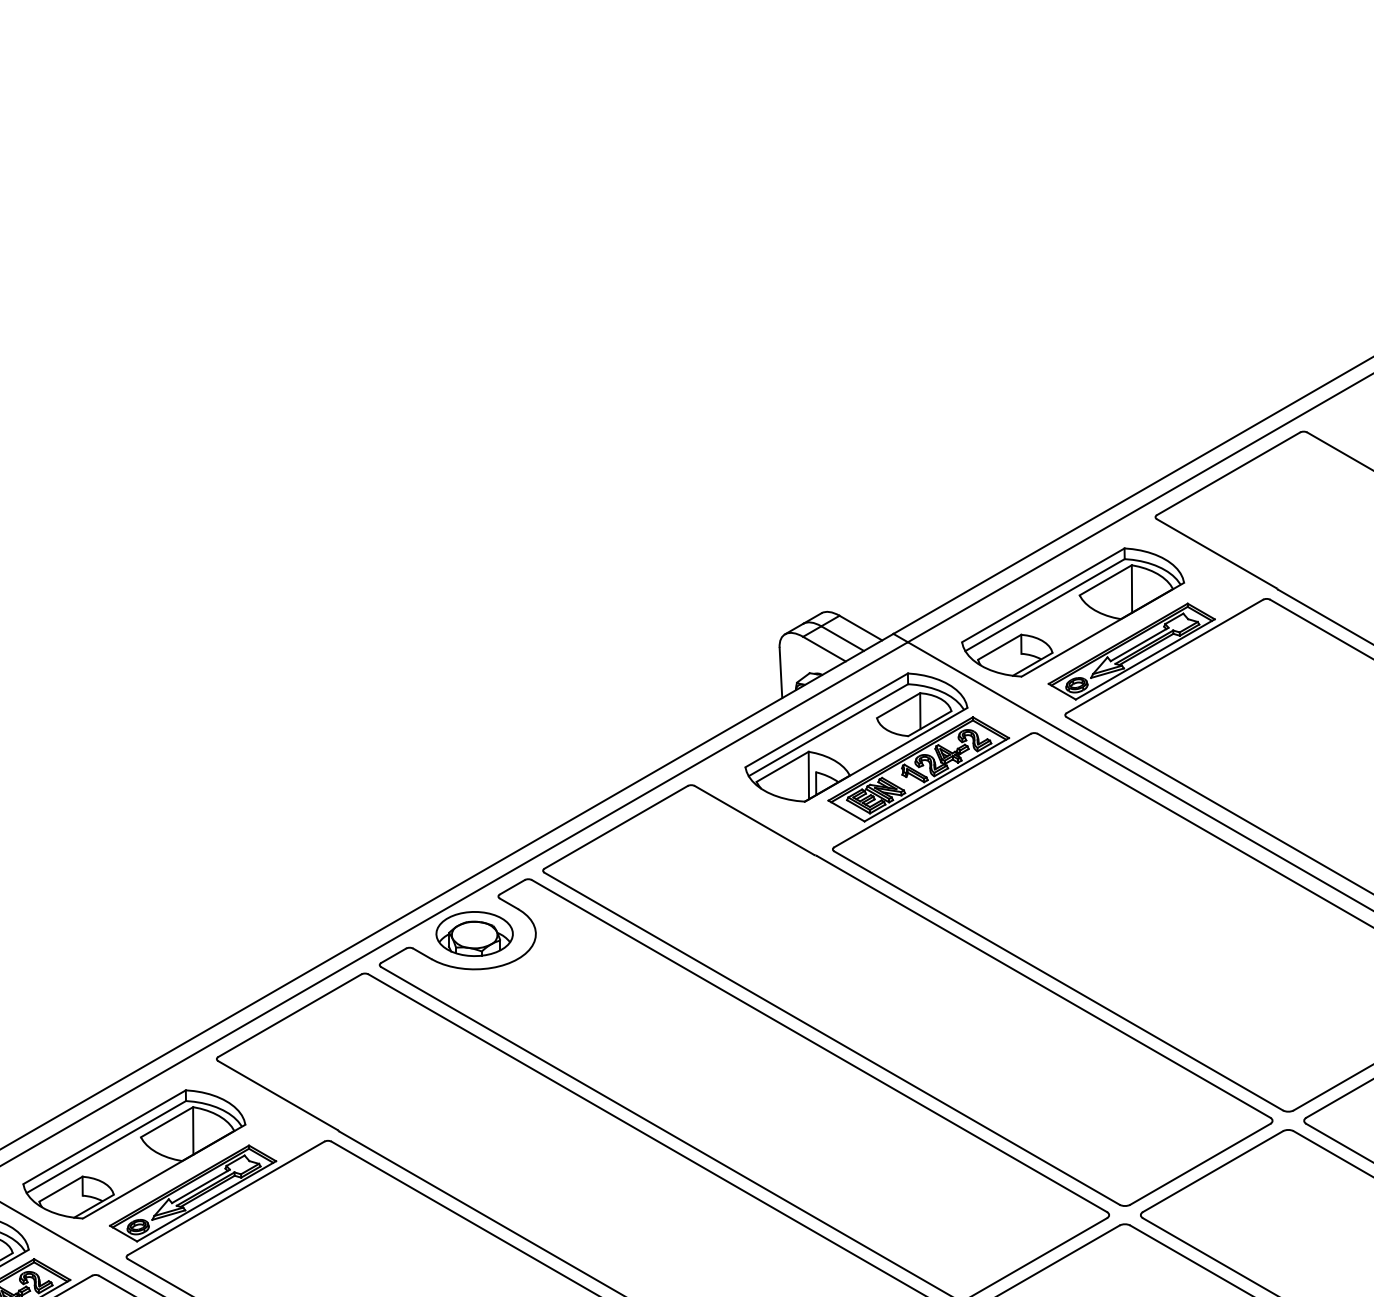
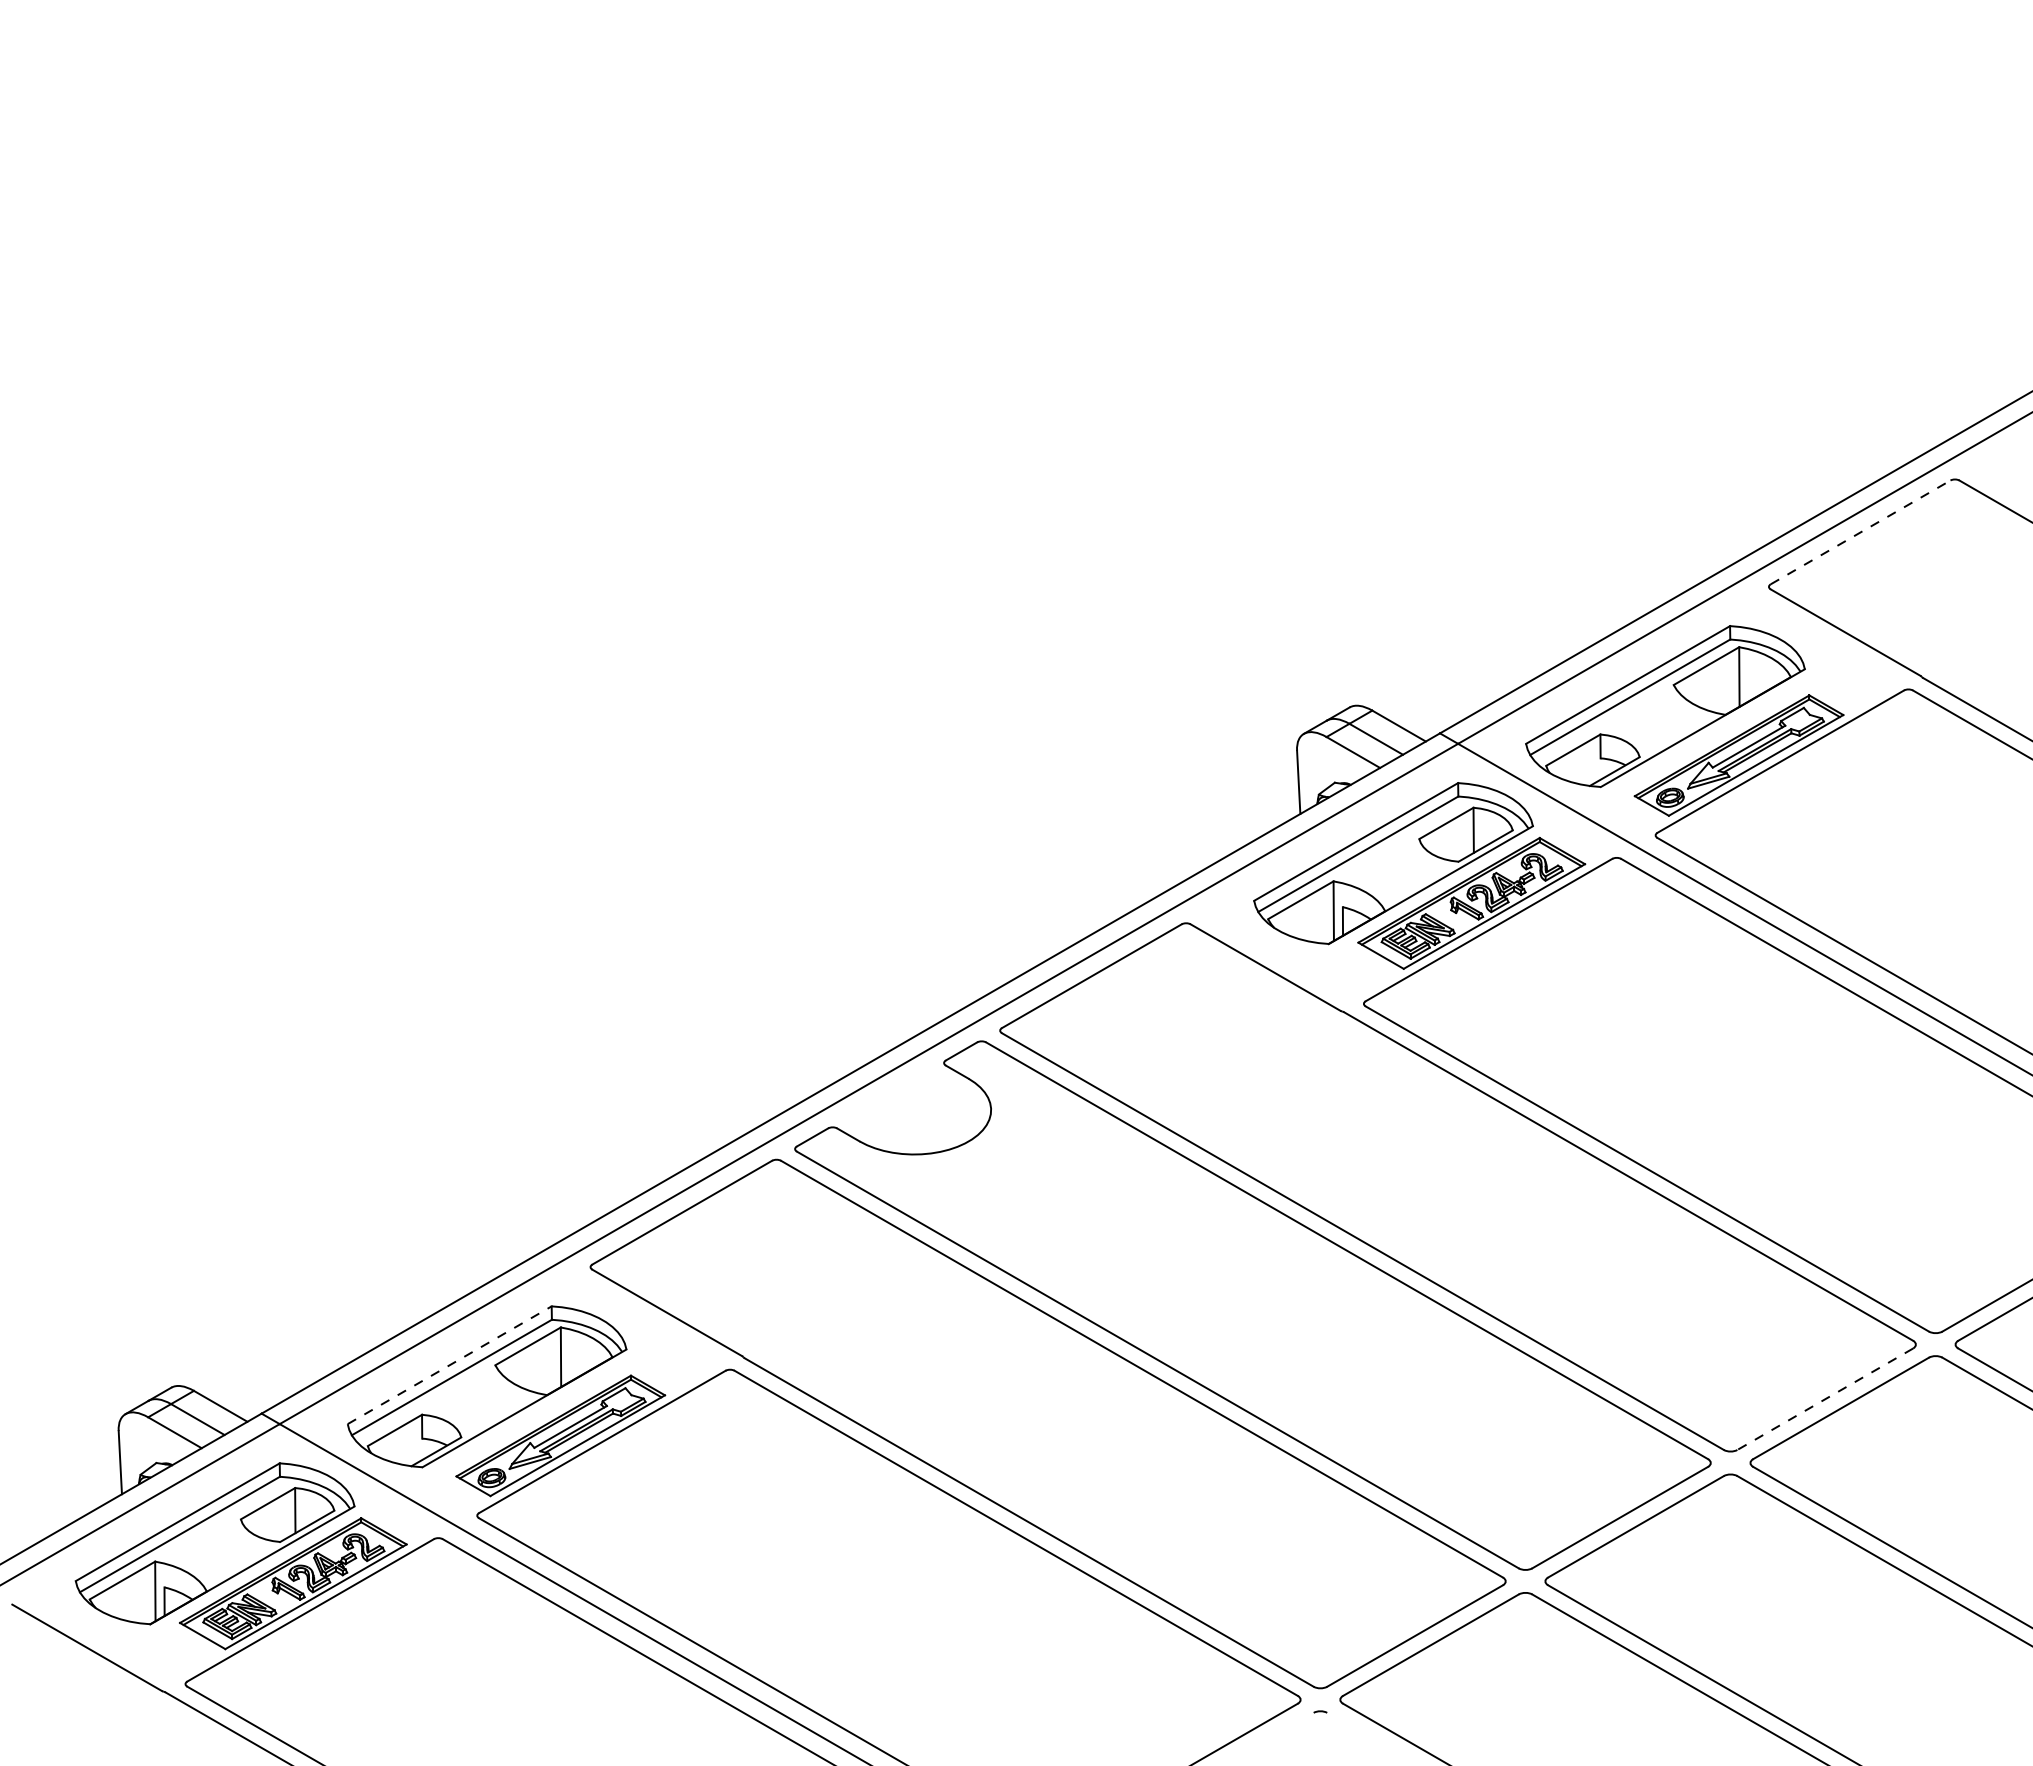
line: (1228, 473) -> (1860, 532), solid -> dashed
part: (474, 933) -> (914, 1109), removed
line: (104, 1137) -> (449, 1365), solid -> dashed
line: (1199, 1164) -> (1824, 1399), solid -> dashed

